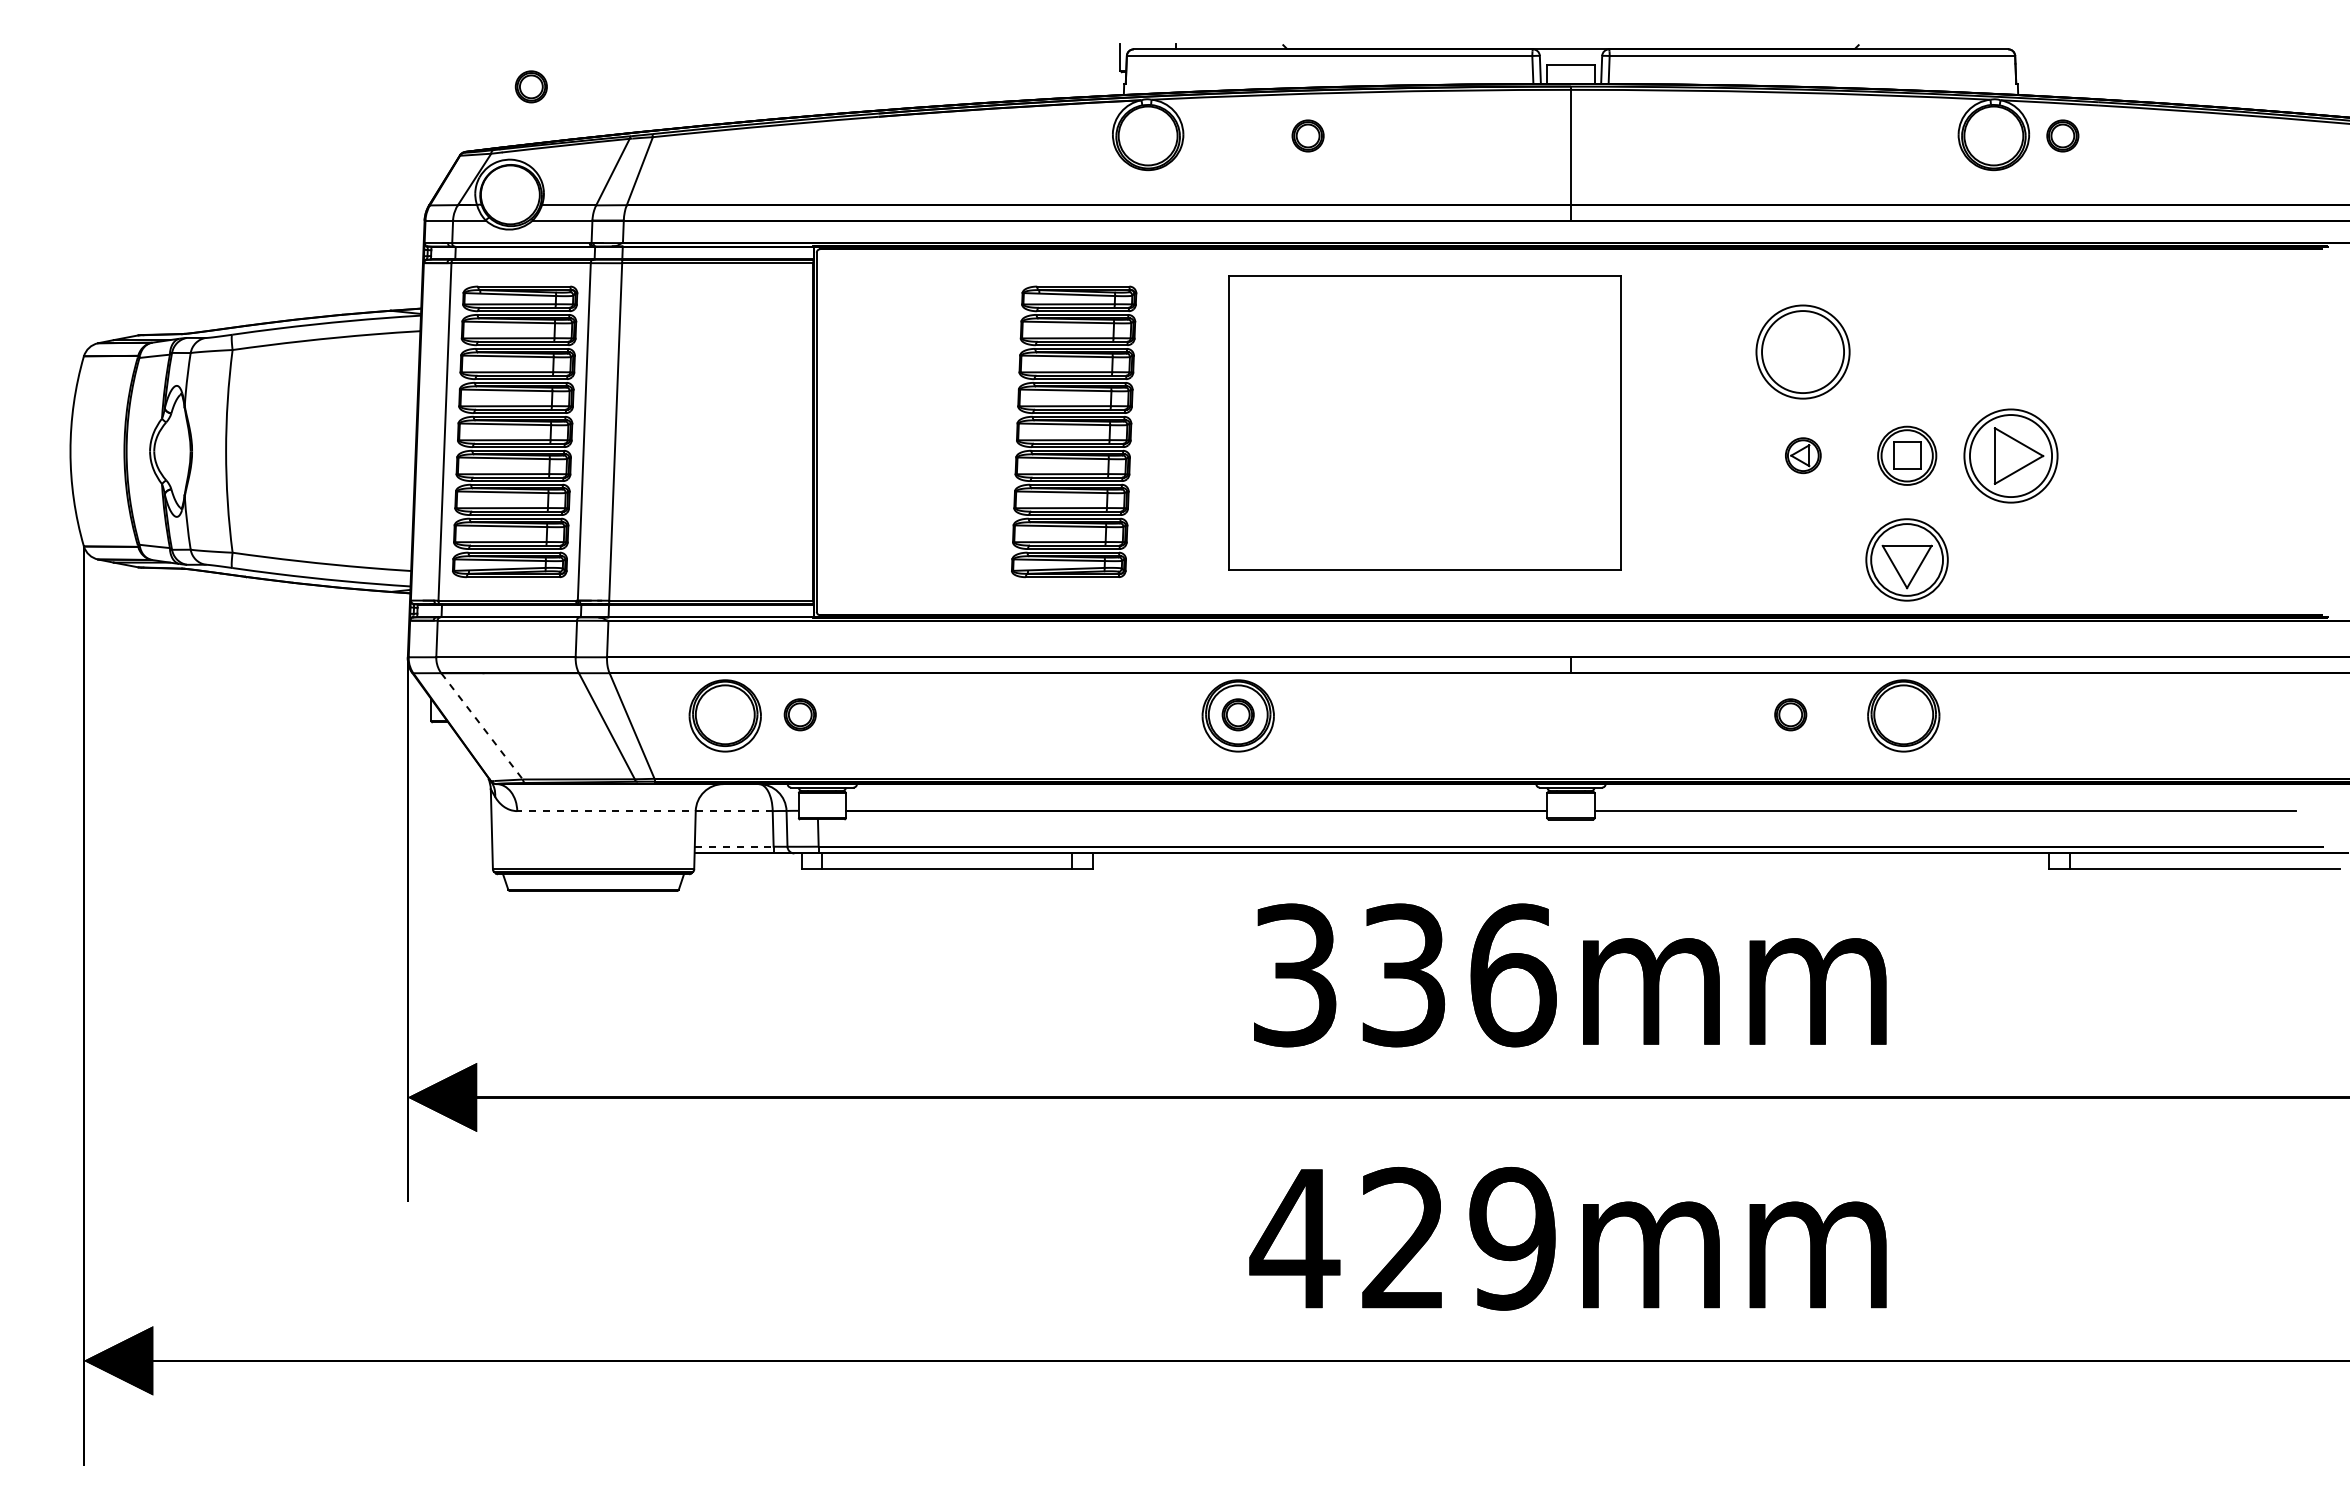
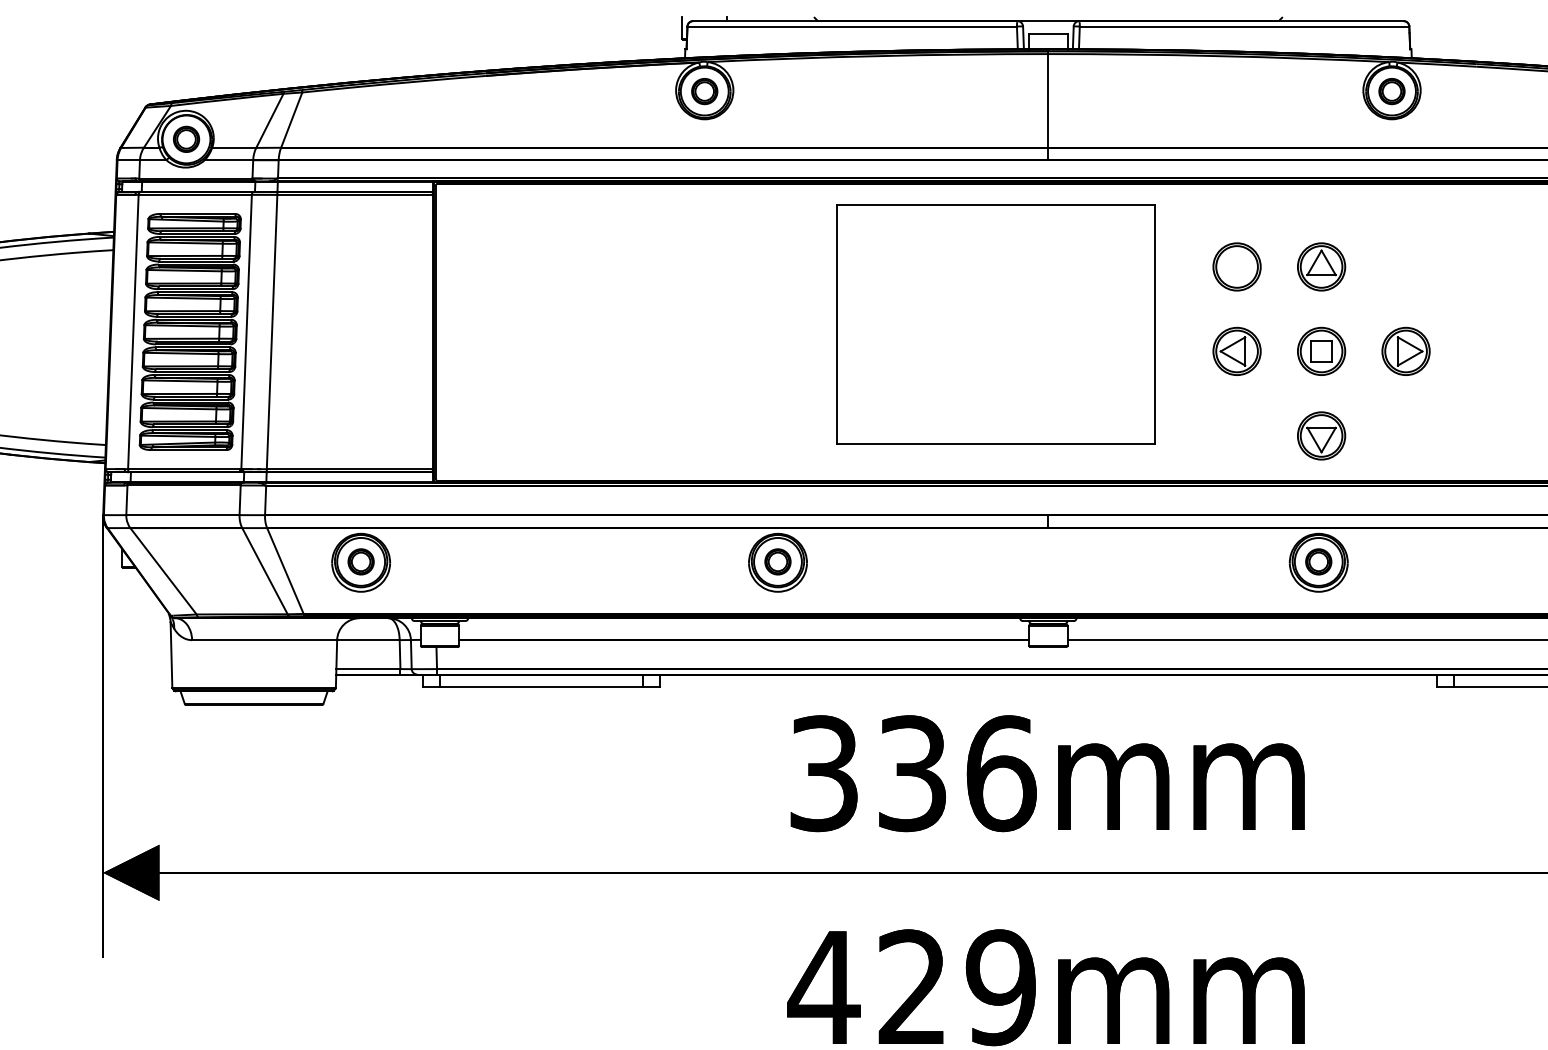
part: (530, 86) -> (185, 139), moved
part: (1307, 135) -> (704, 91), moved
part: (2062, 135) -> (1391, 91), moved
part: (1803, 351) -> (1237, 266), size x0.62
part: (1907, 351) -> (1321, 266), added
part: (1424, 422) -> (995, 324), moved
part: (1074, 431) -> (644, 331), removed
part: (1803, 455) -> (1237, 351), size x1.67
part: (2011, 455) -> (1406, 351), size x0.62
part: (1907, 559) -> (1321, 435), size x0.71
part: (799, 714) -> (360, 561), moved
part: (1790, 714) -> (1318, 561), moved
line: (482, 726) -> (163, 571), dashed -> solid
line: (644, 811) -> (295, 640), dashed -> solid
line: (734, 846) -> (368, 668), dashed -> solid

